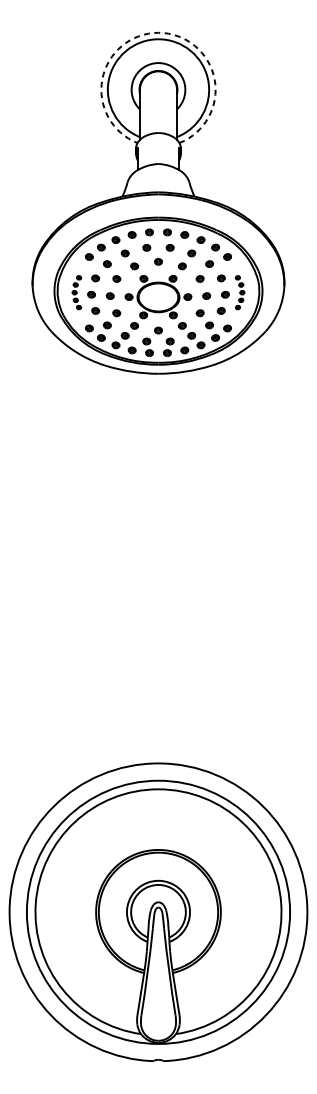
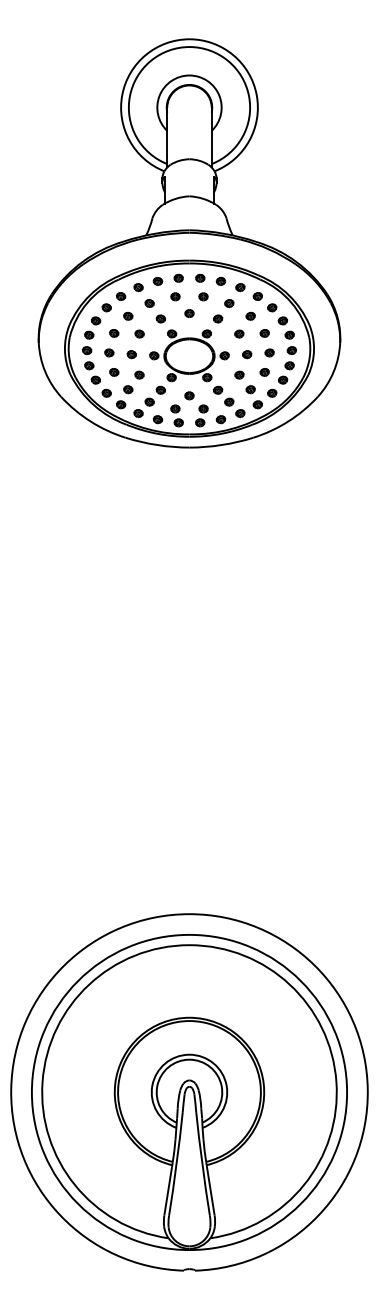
arc: (158, 32) -> (189, 39), dashed -> solid
part: (76, 292) -> (91, 350), size x1.67
part: (239, 292) -> (286, 350), size x1.67

